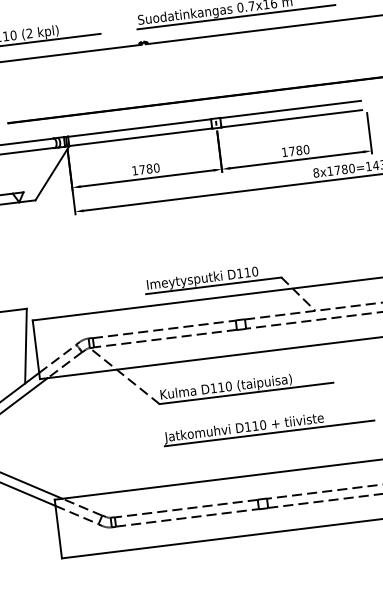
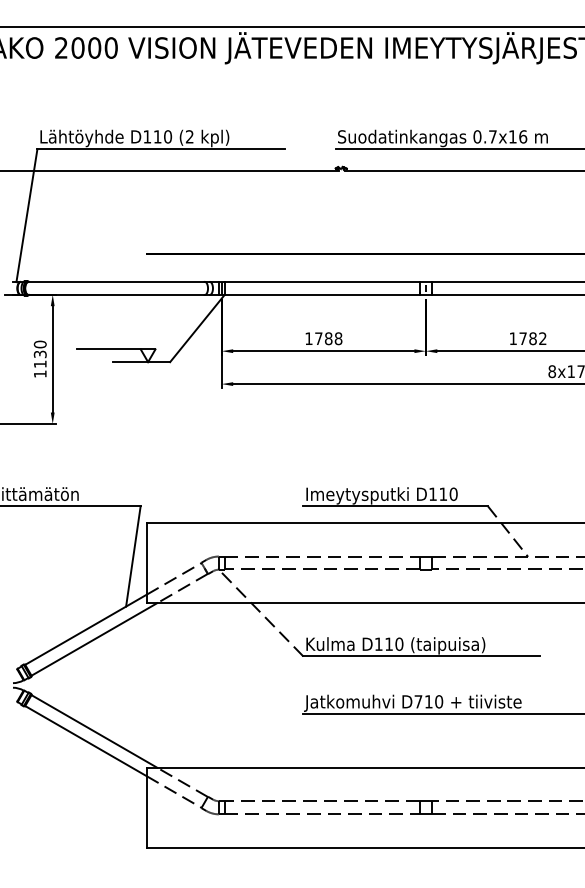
text: (306, 149) -> (542, 338), 1780 -> 1782
text: (156, 167) -> (338, 338), 1780 -> 1788
text: (248, 426) -> (418, 701), D110 -> D710

